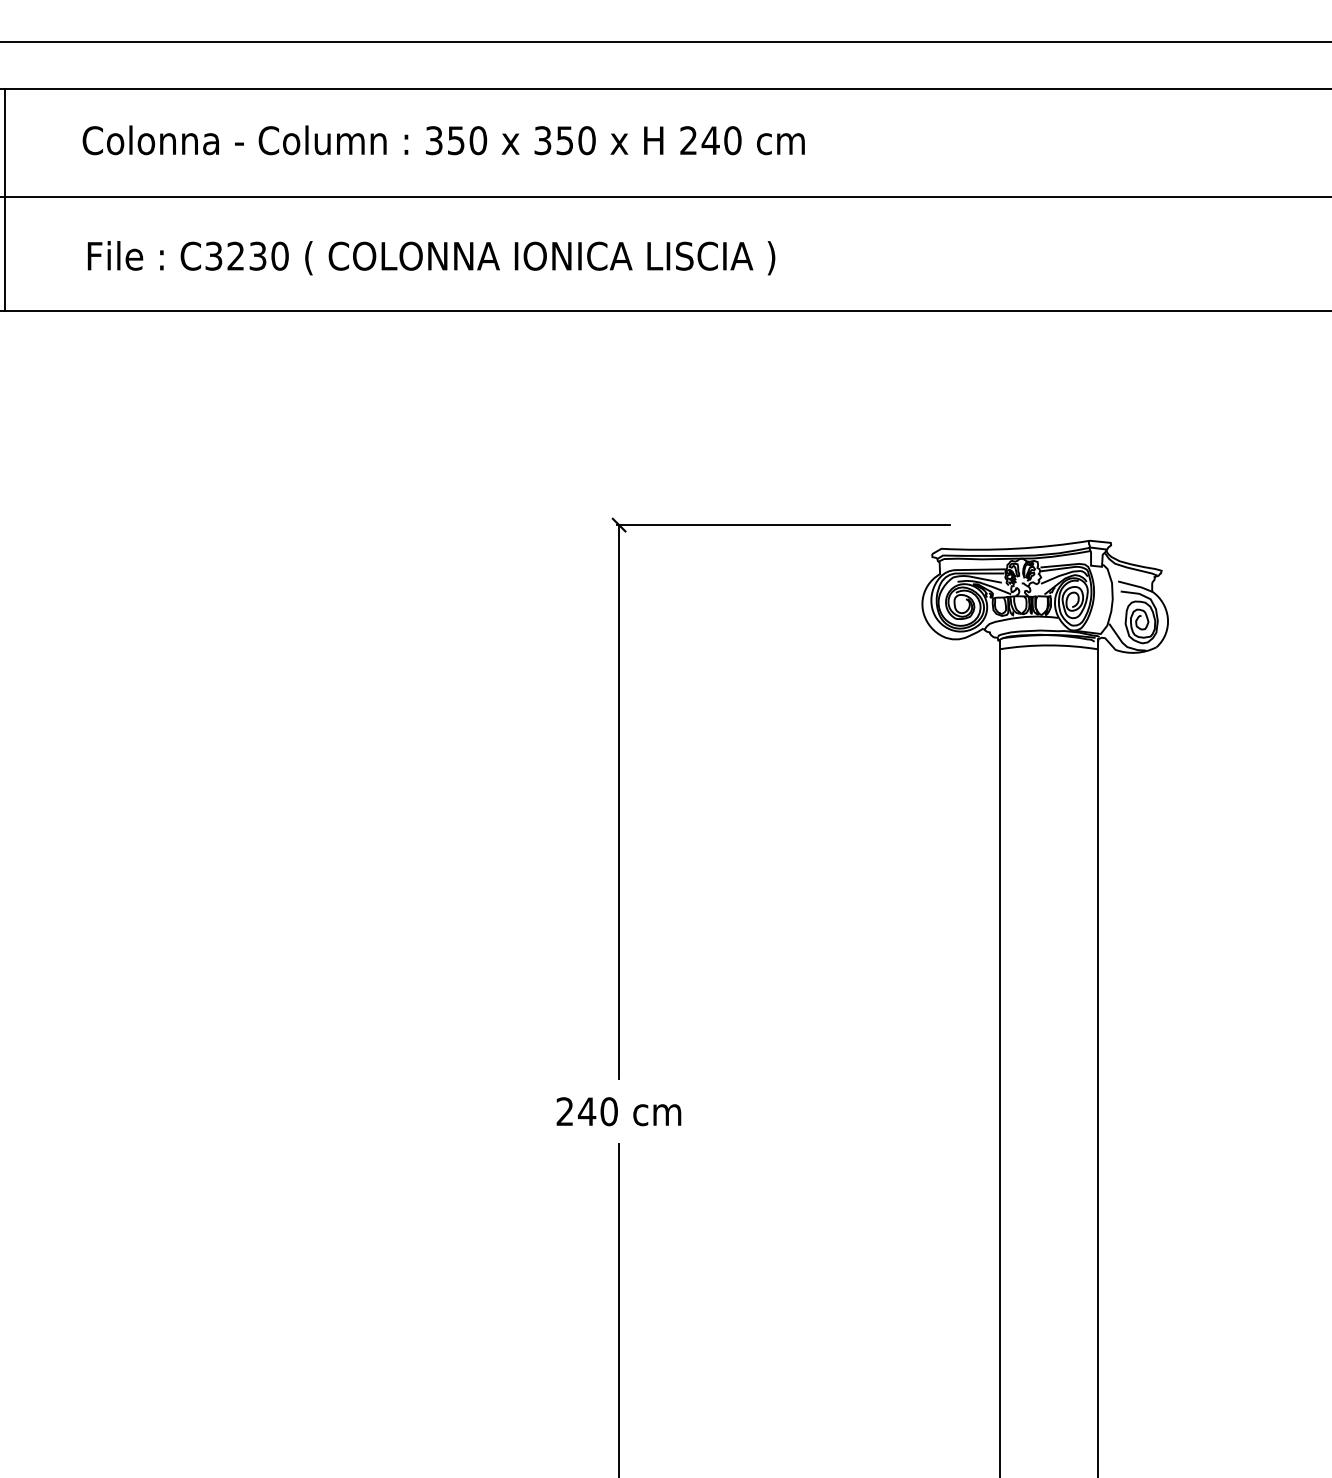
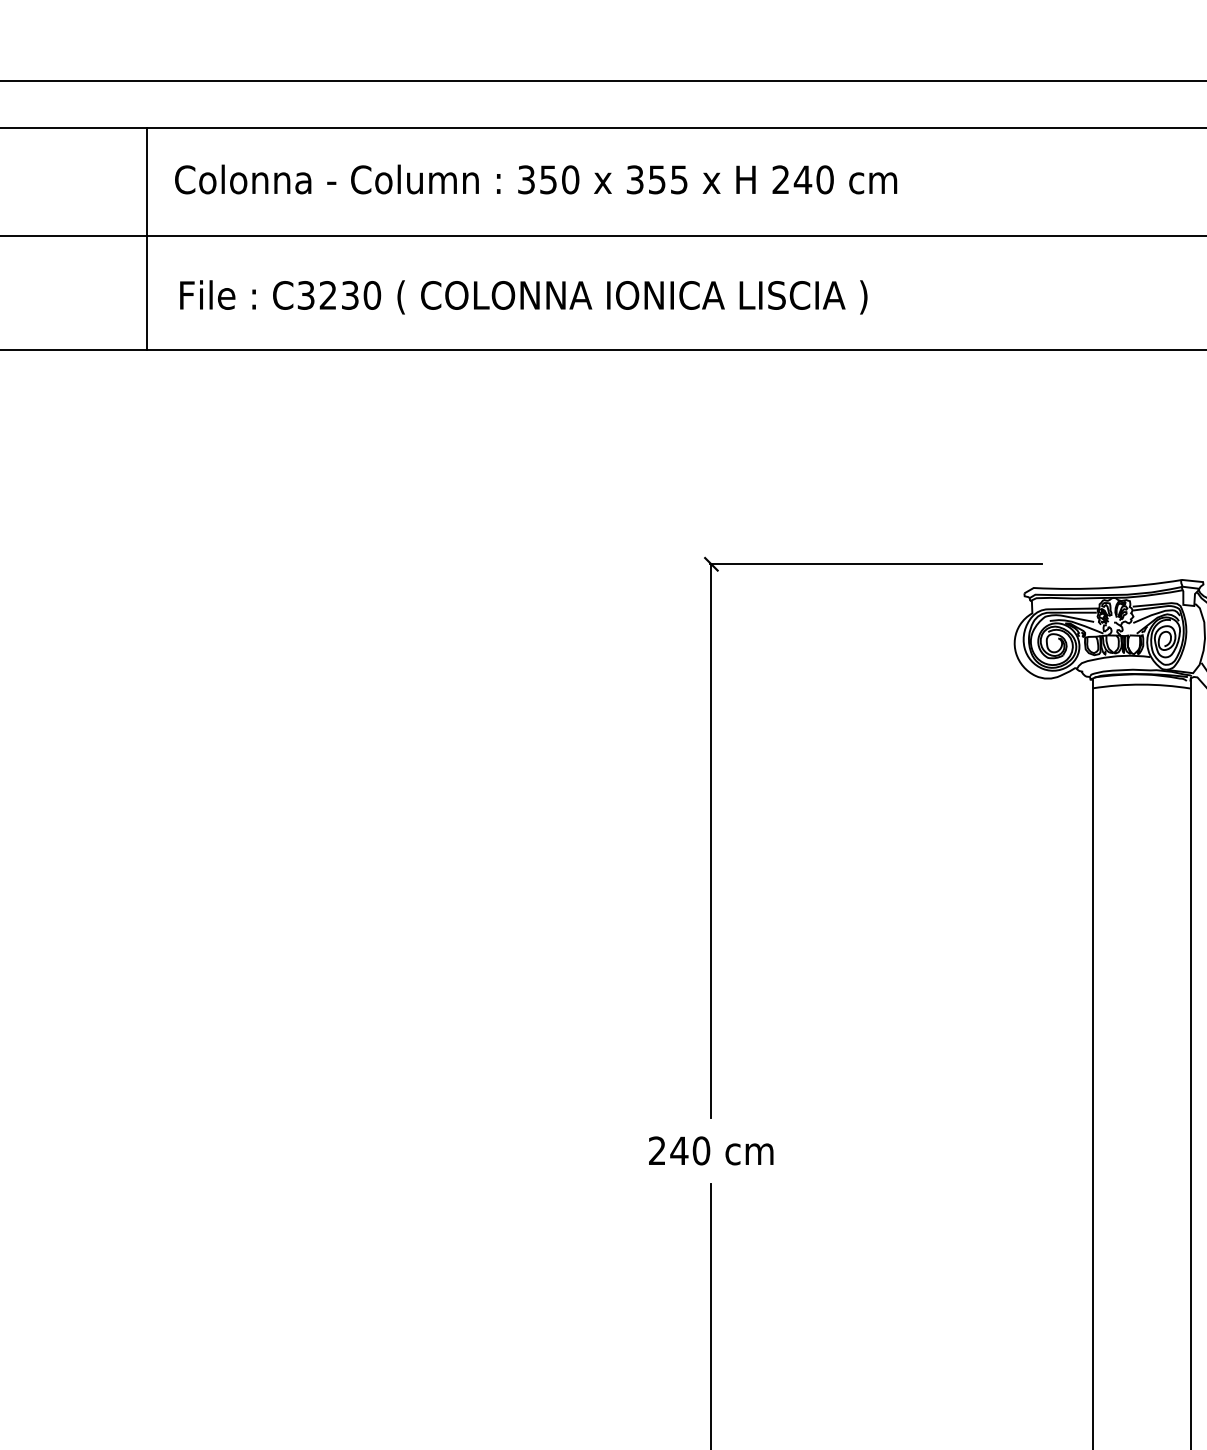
text: (586, 140) -> (678, 179), 350 -> 355
line: (5, 199) -> (146, 238), moved

